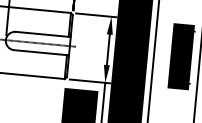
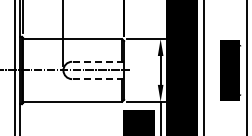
line: (42, 34) -> (97, 61), solid -> dashed
line: (40, 53) -> (97, 79), solid -> dashed

